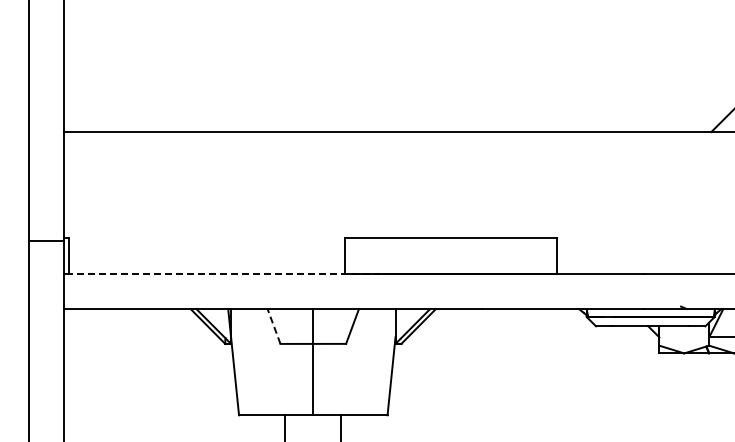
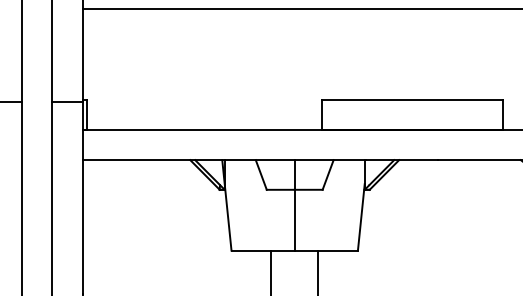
line: (222, 273) -> (217, 129), dashed -> solid
line: (274, 326) -> (261, 174), dashed -> solid

